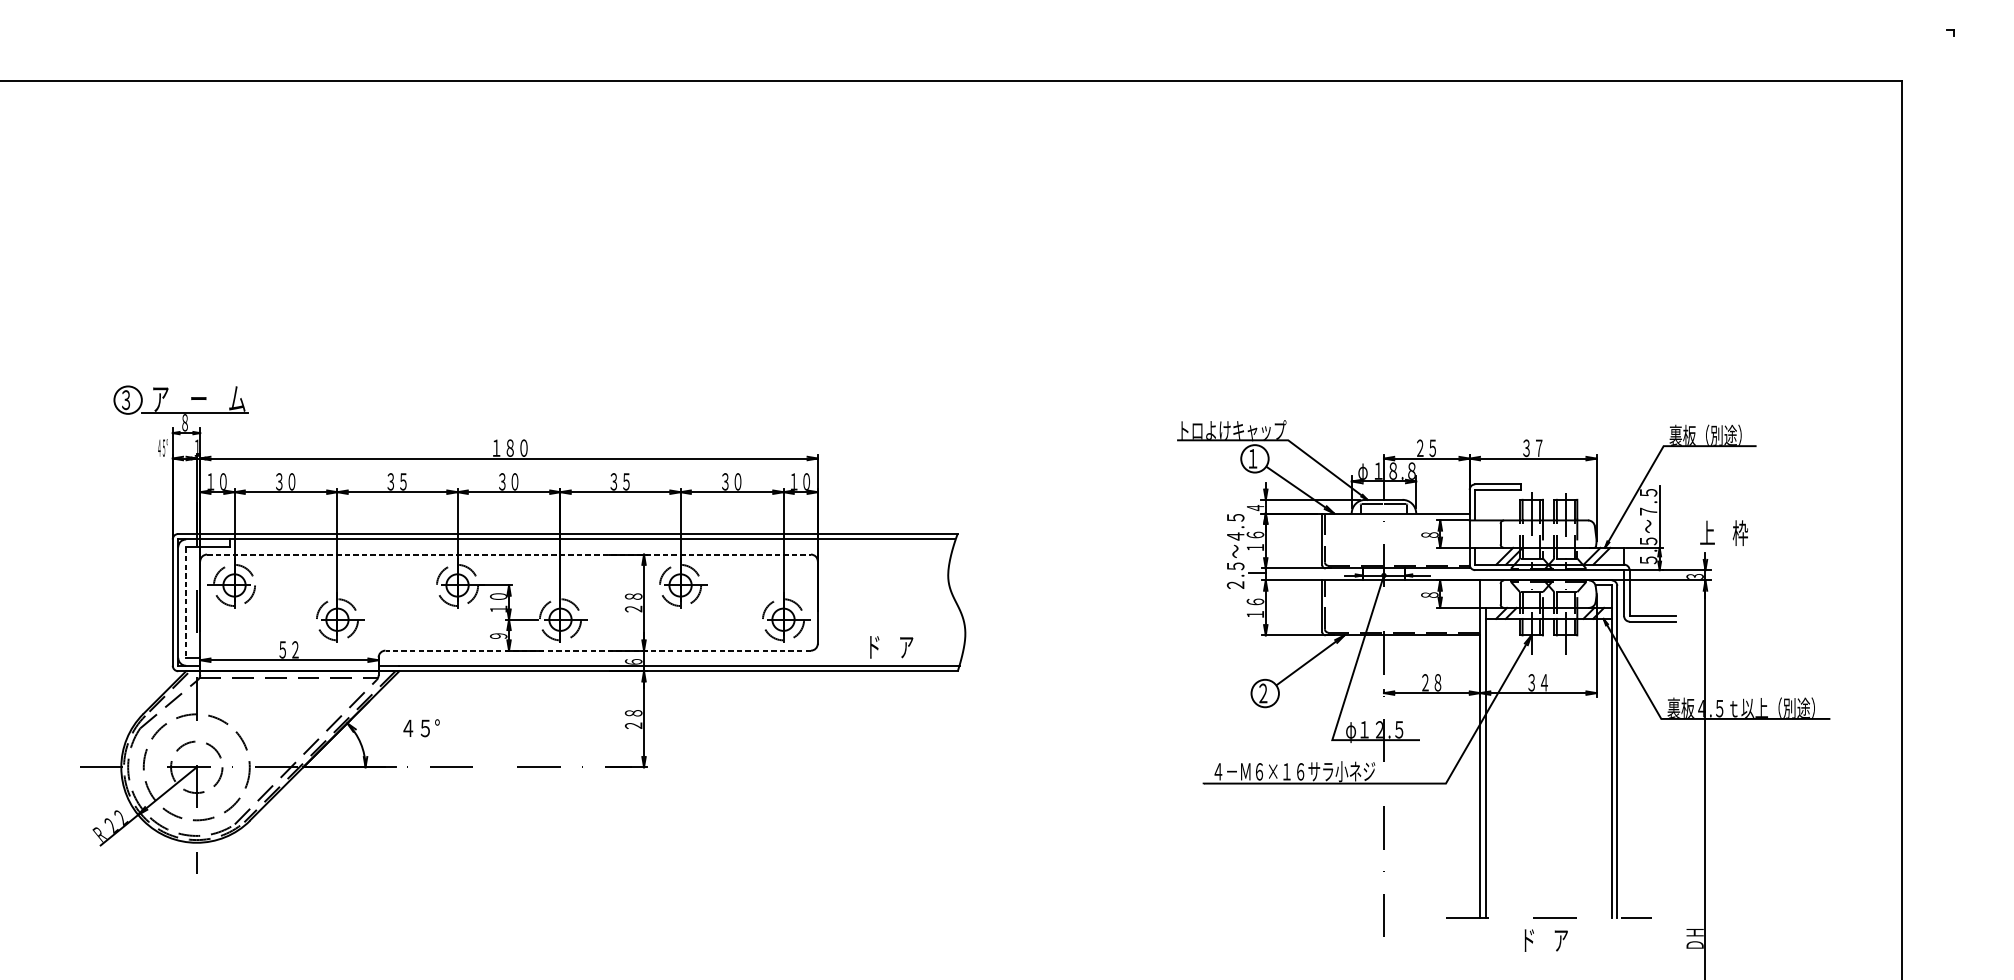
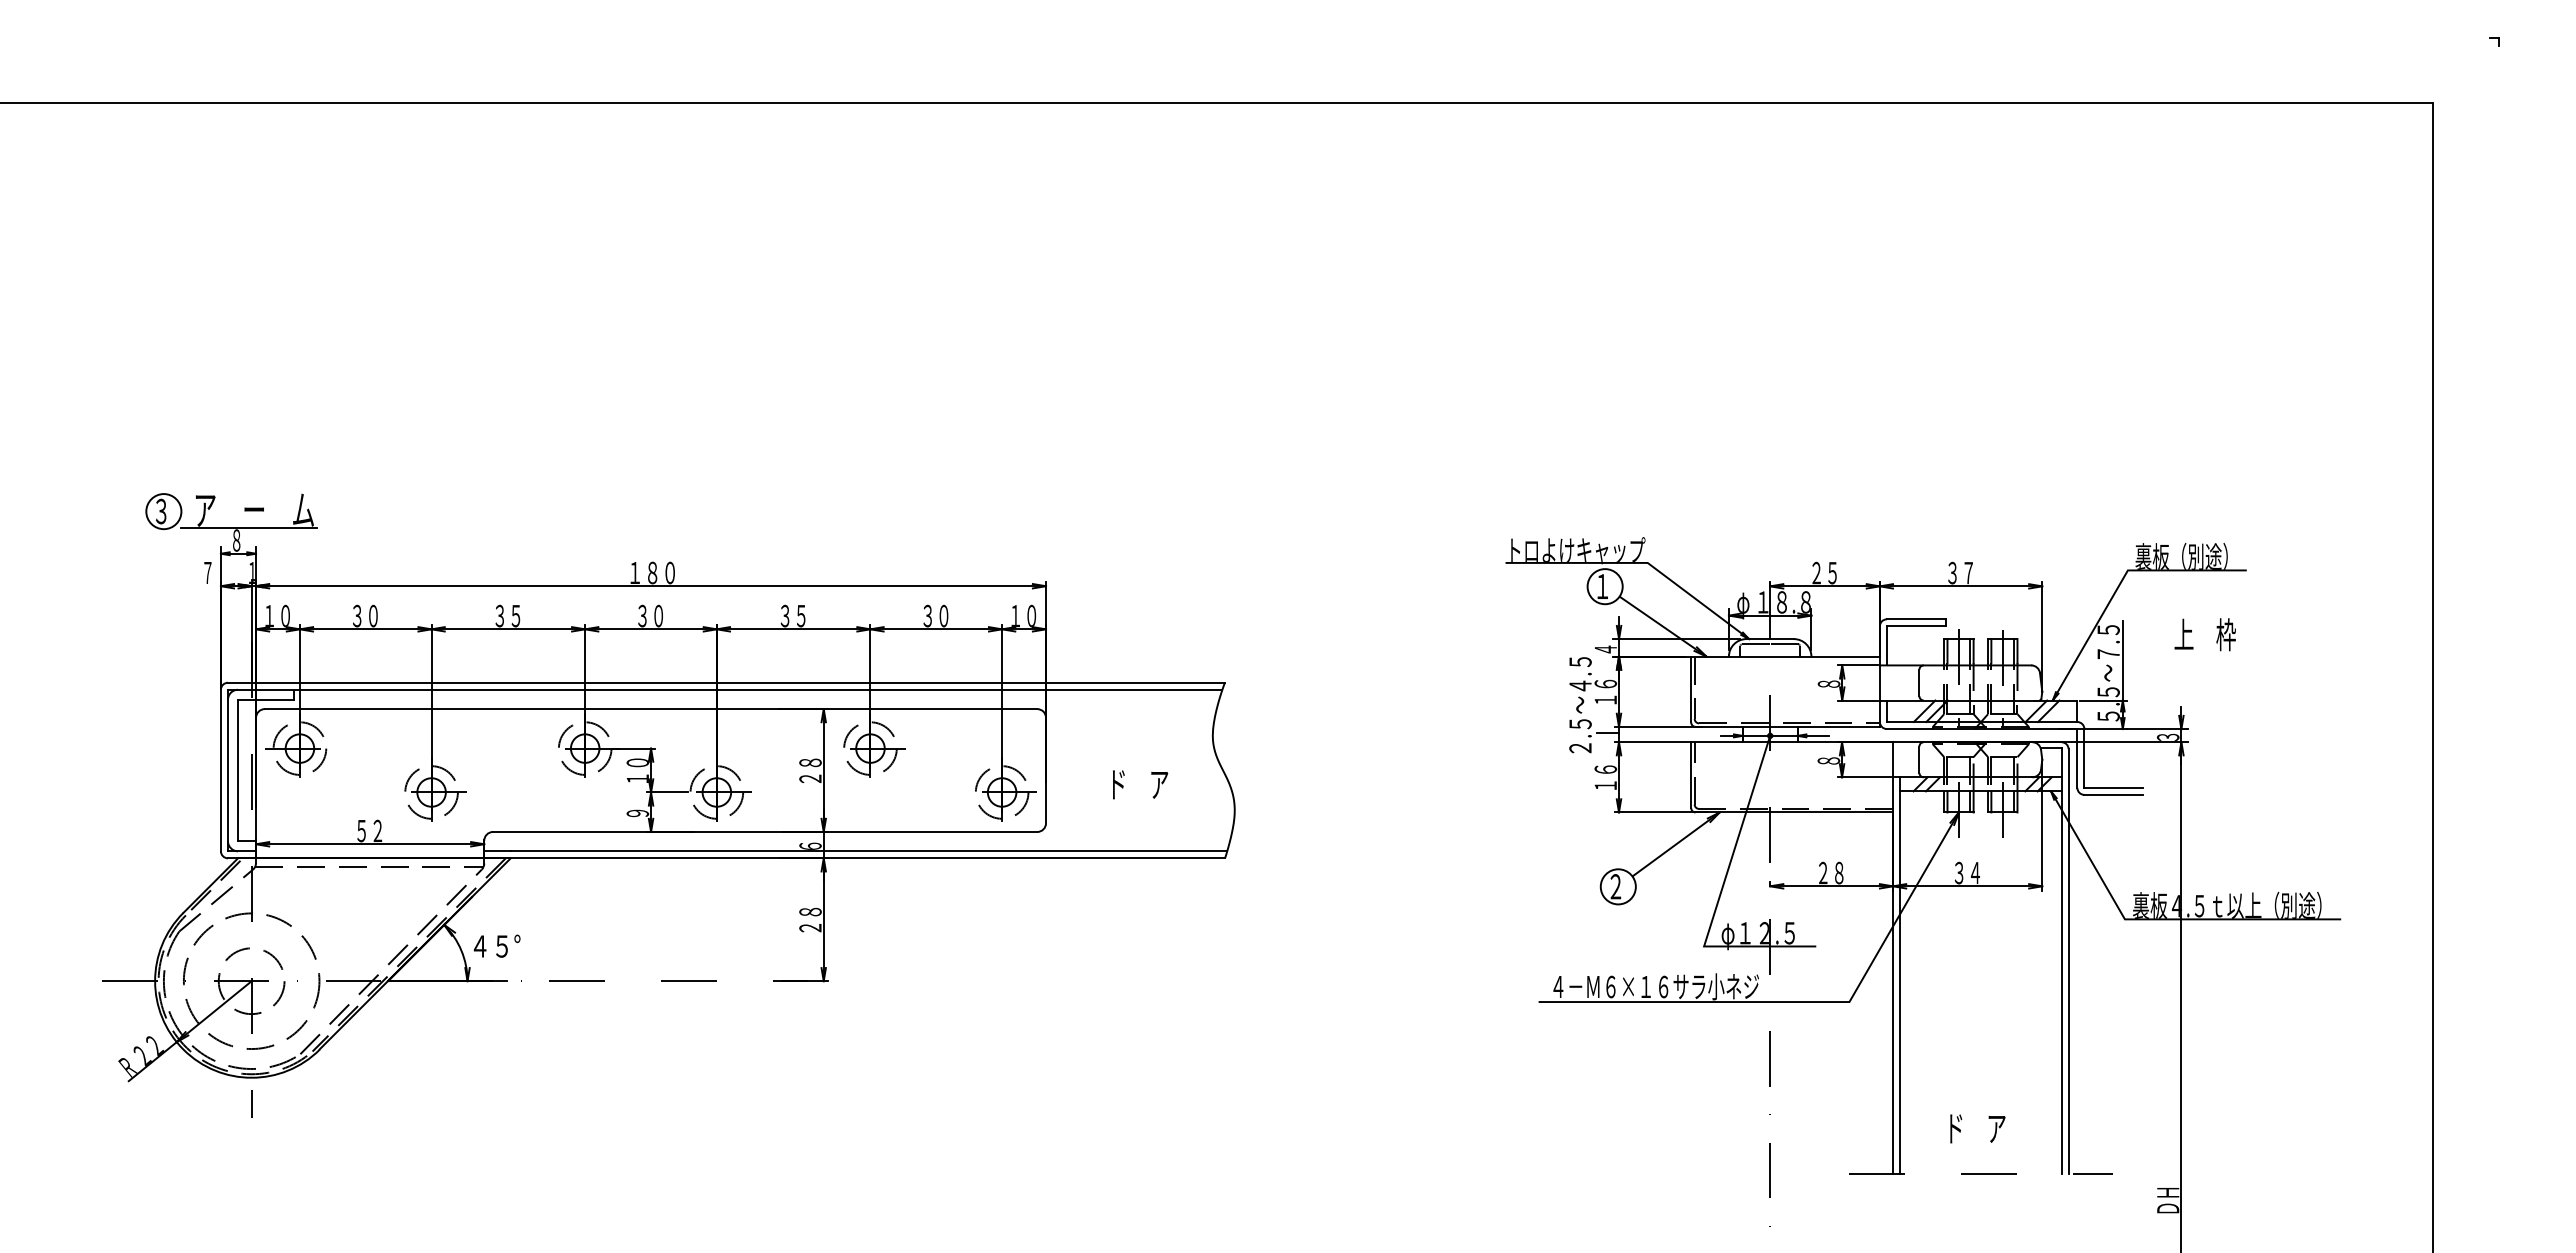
text: (163, 447) -> (208, 572), ４５° -> ７
text: (1723, 532) -> (2204, 634), moved
line: (509, 554) -> (651, 709), dashed -> solid
line: (186, 602) -> (238, 770), dashed -> solid
text: (891, 647) -> (1140, 784), moved
line: (597, 650) -> (764, 831), dashed -> solid
text: (421, 727) -> (496, 945), moved
text: (1546, 940) -> (1977, 1128), moved

